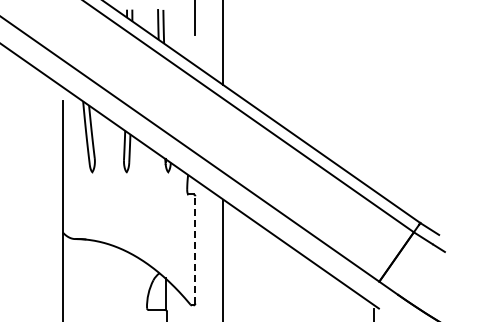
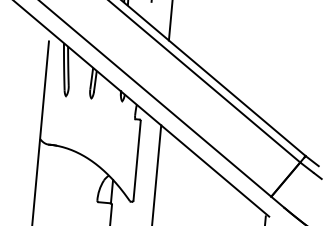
line: (195, 249) -> (137, 160), dashed -> solid

